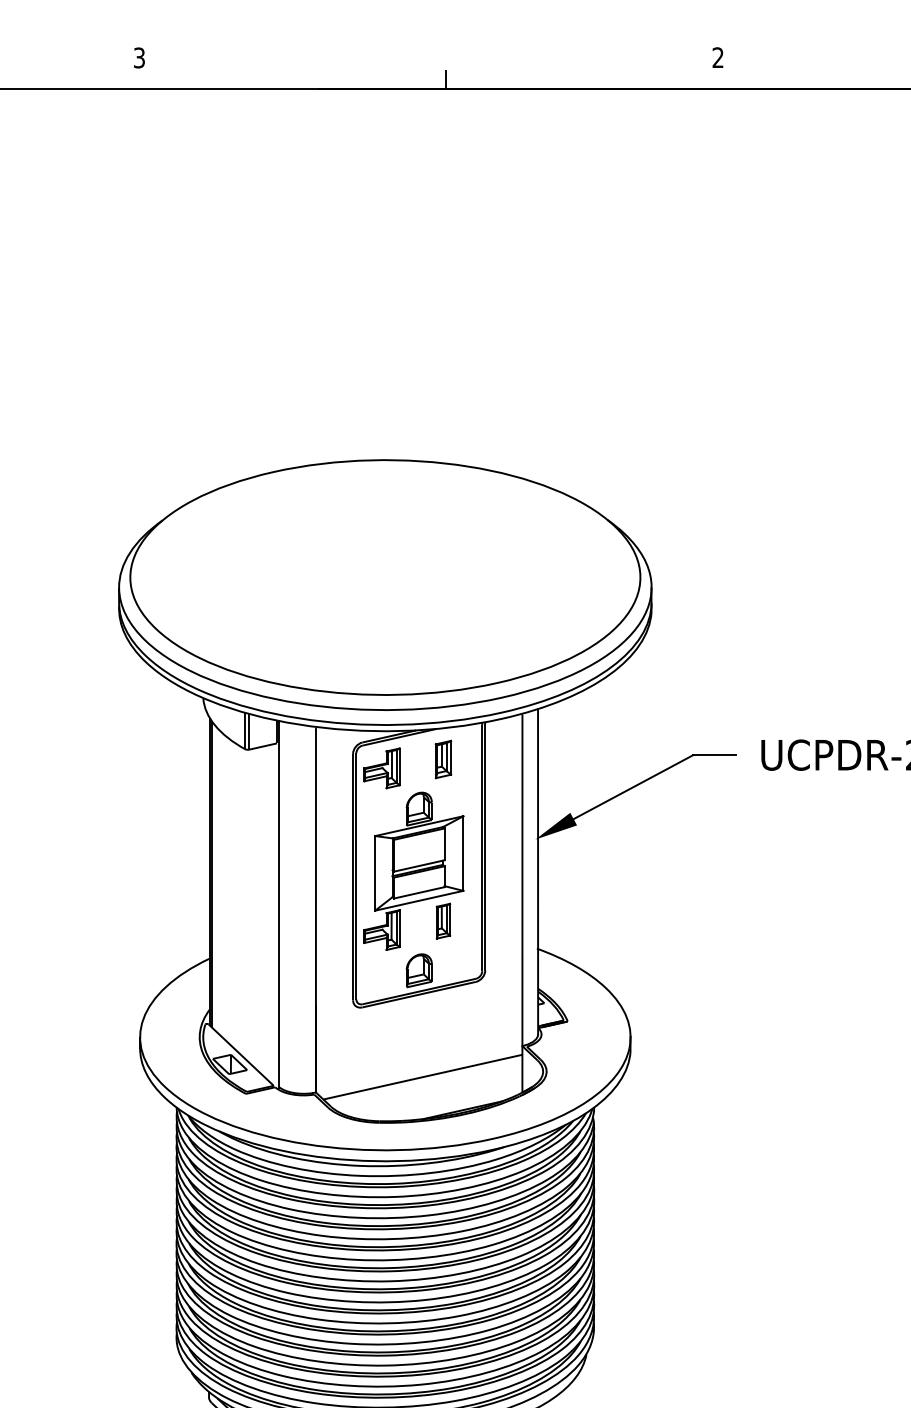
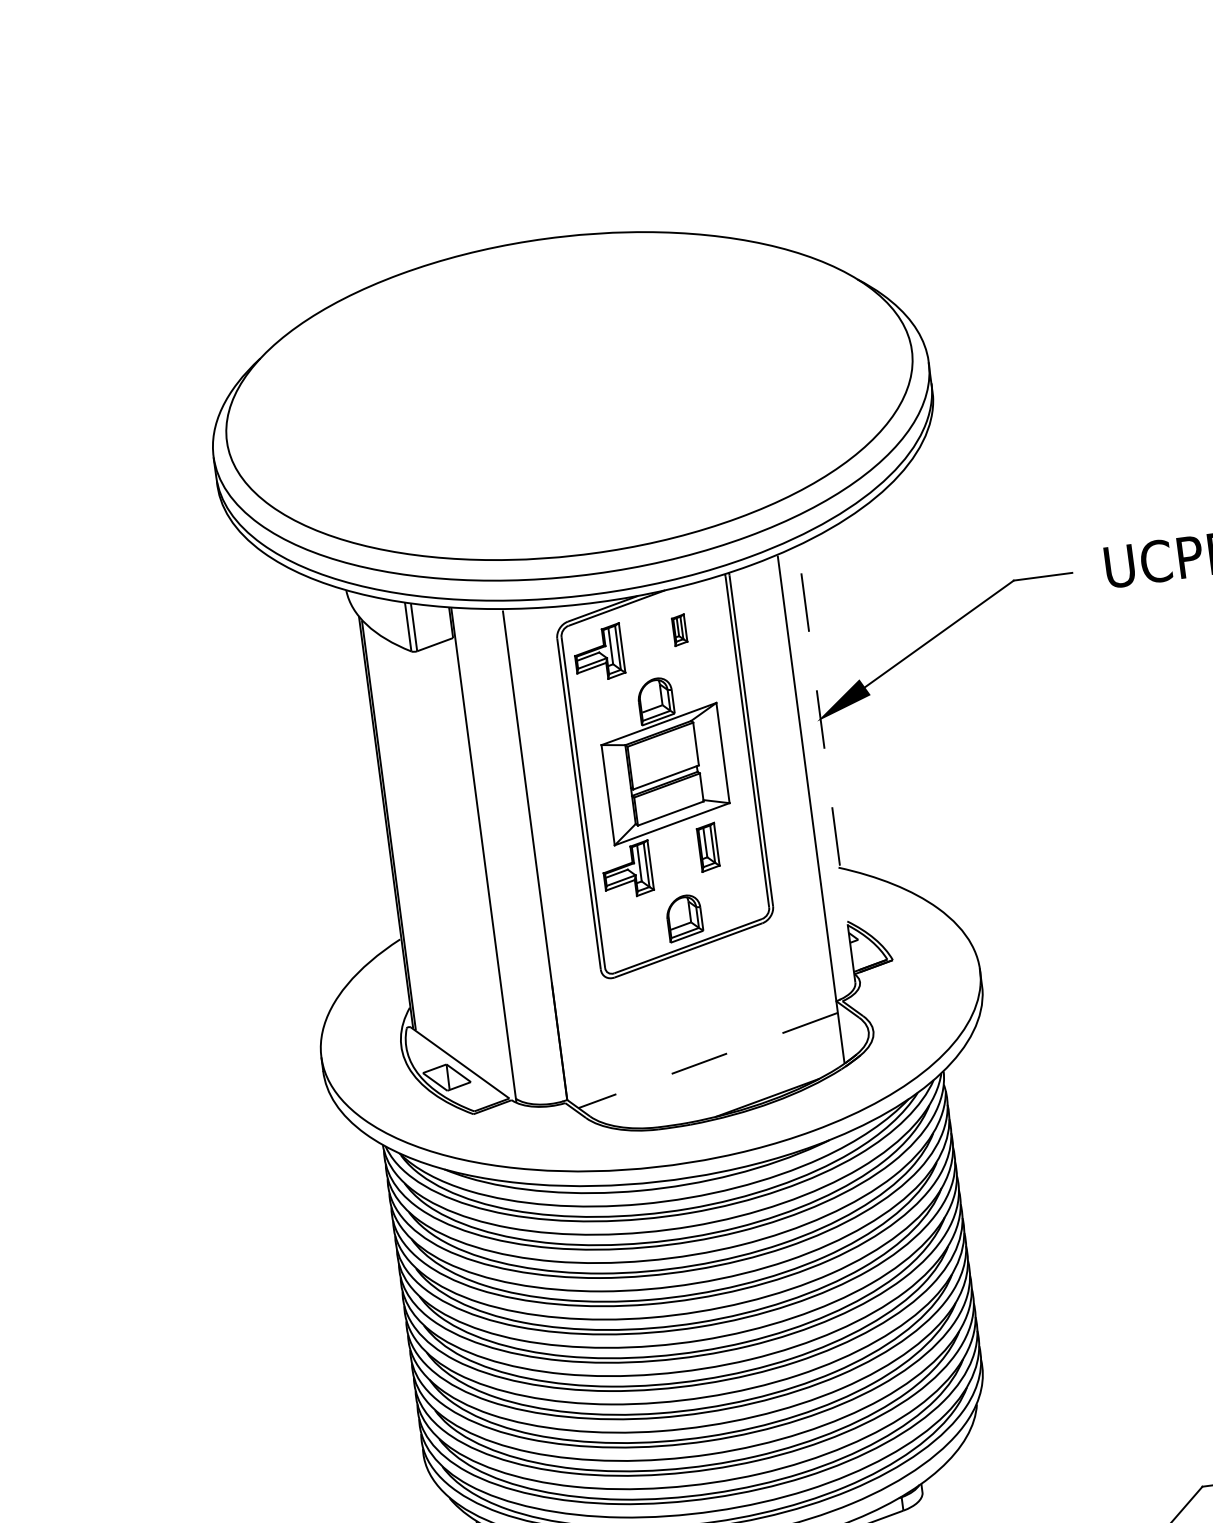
part: (443, 759) -> (679, 630), size x0.6
line: (538, 871) -> (827, 763), solid -> dashed
line: (422, 1077) -> (707, 1061), solid -> dashed

